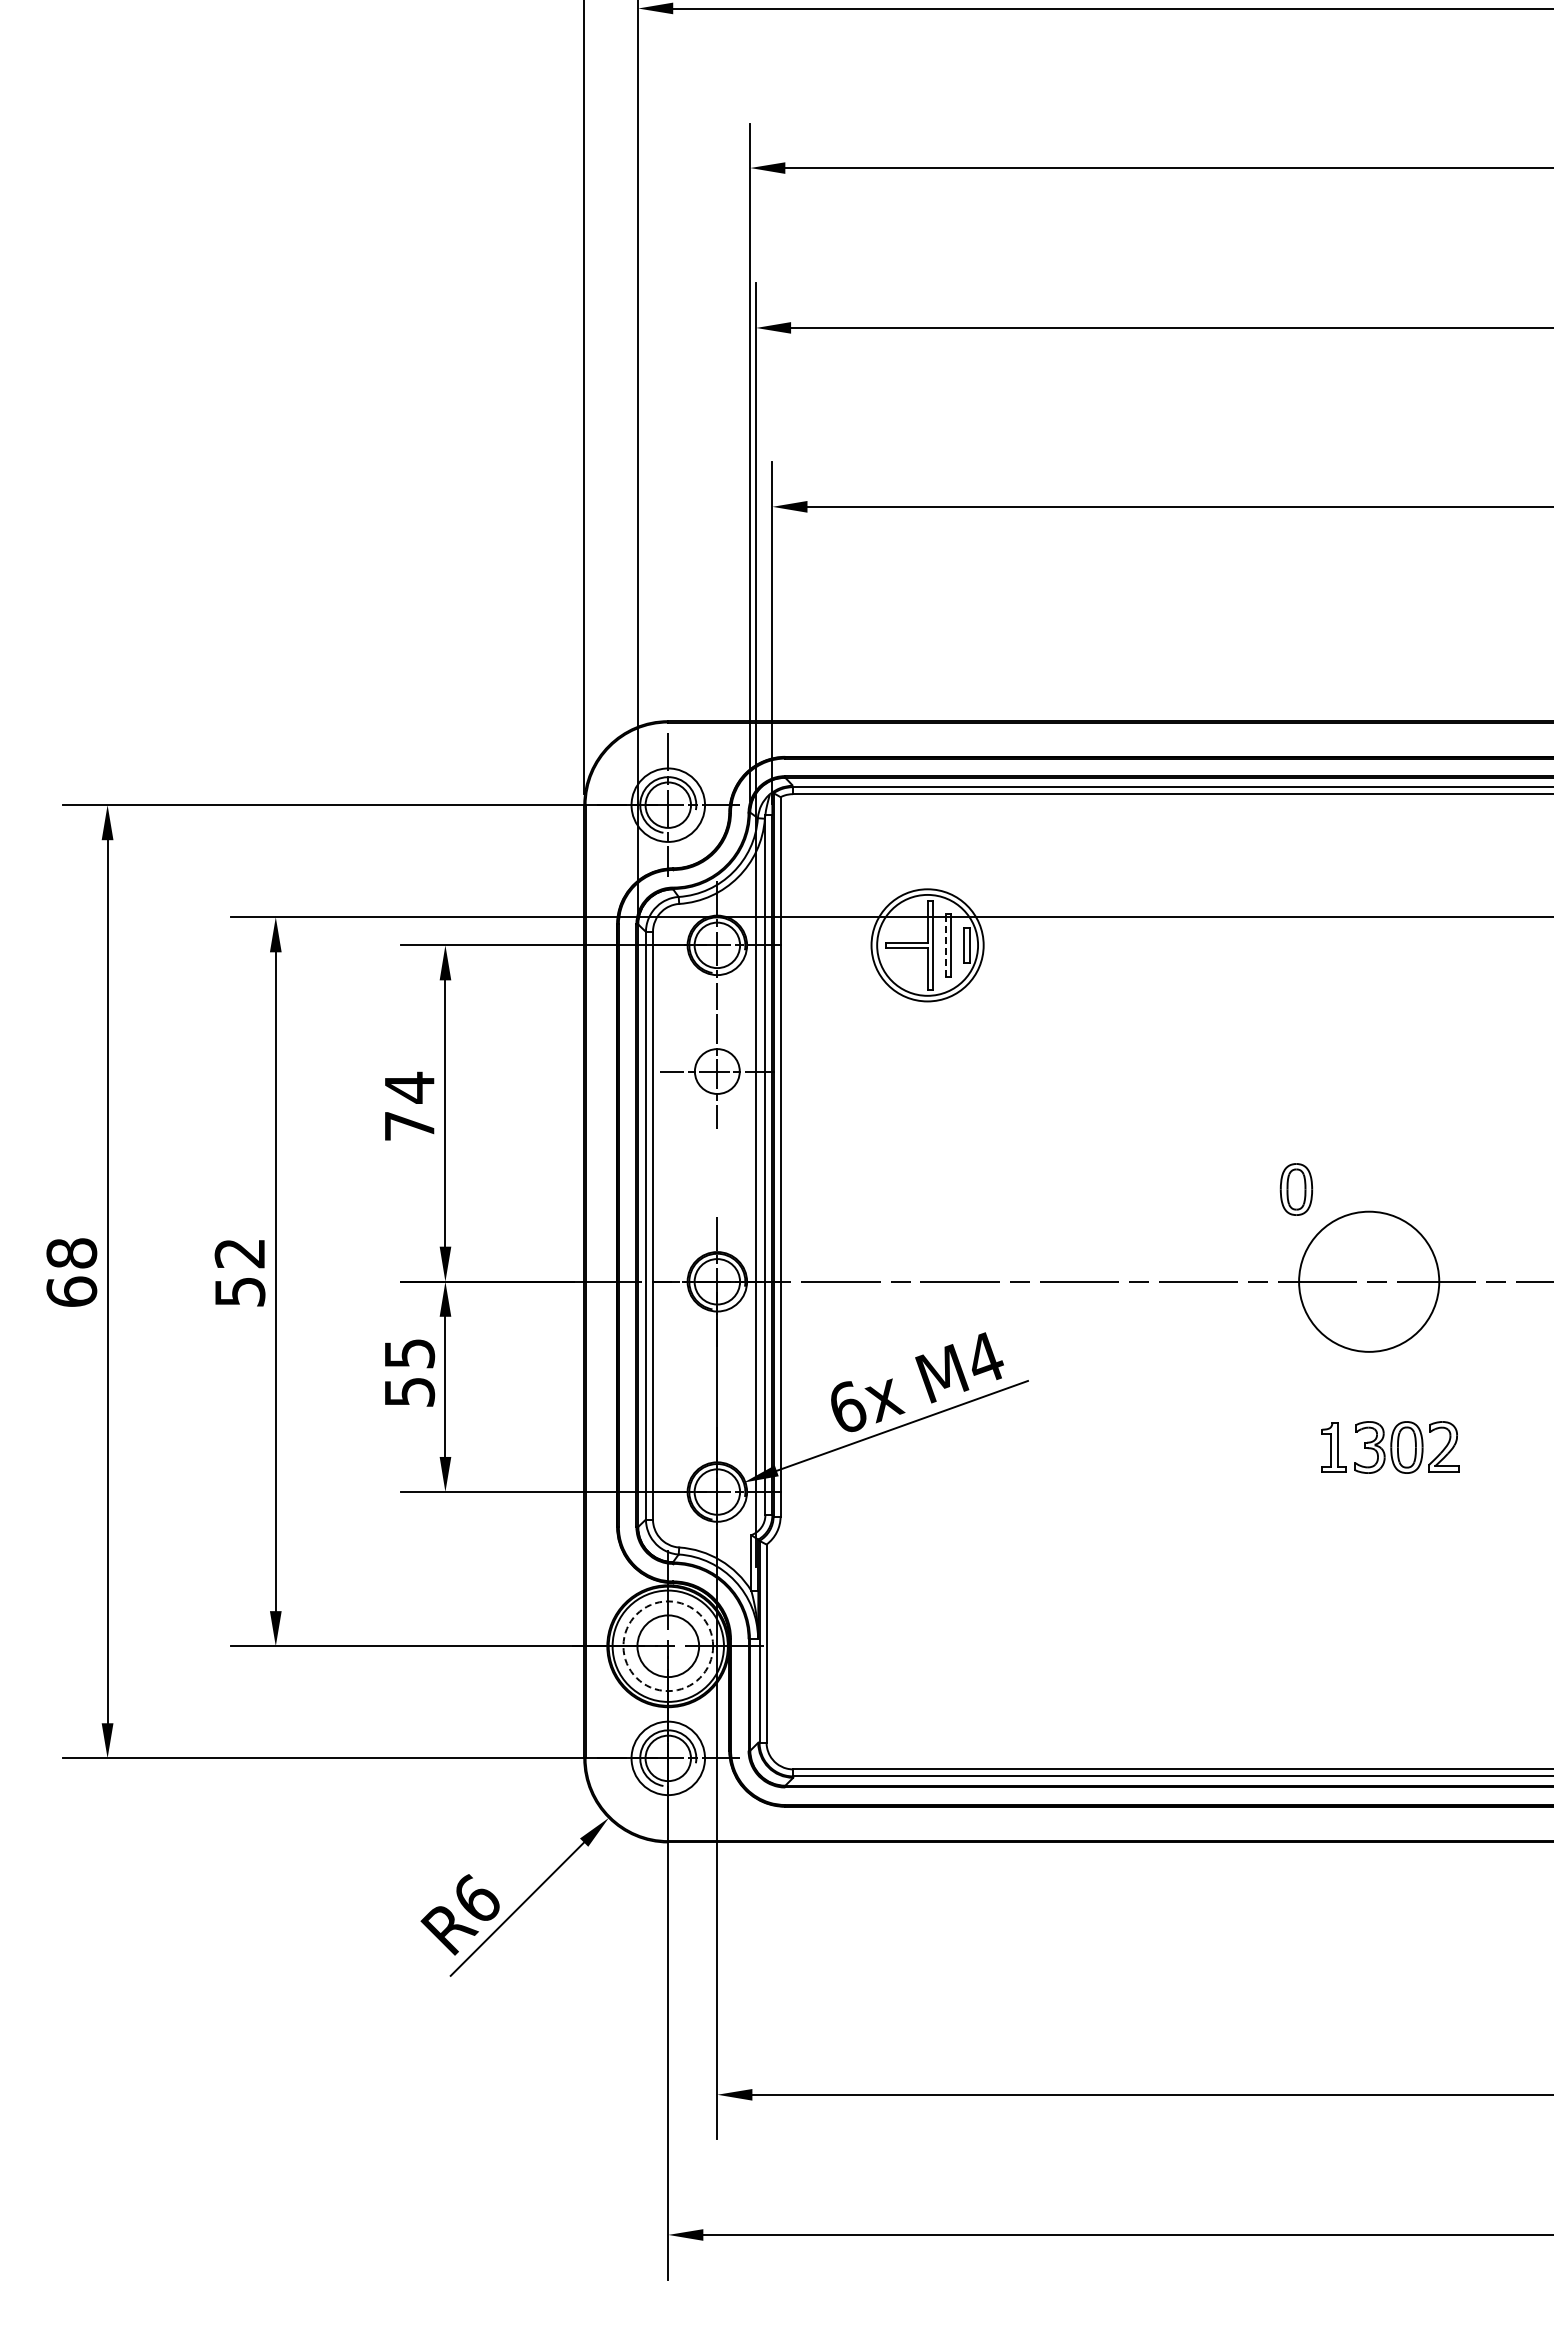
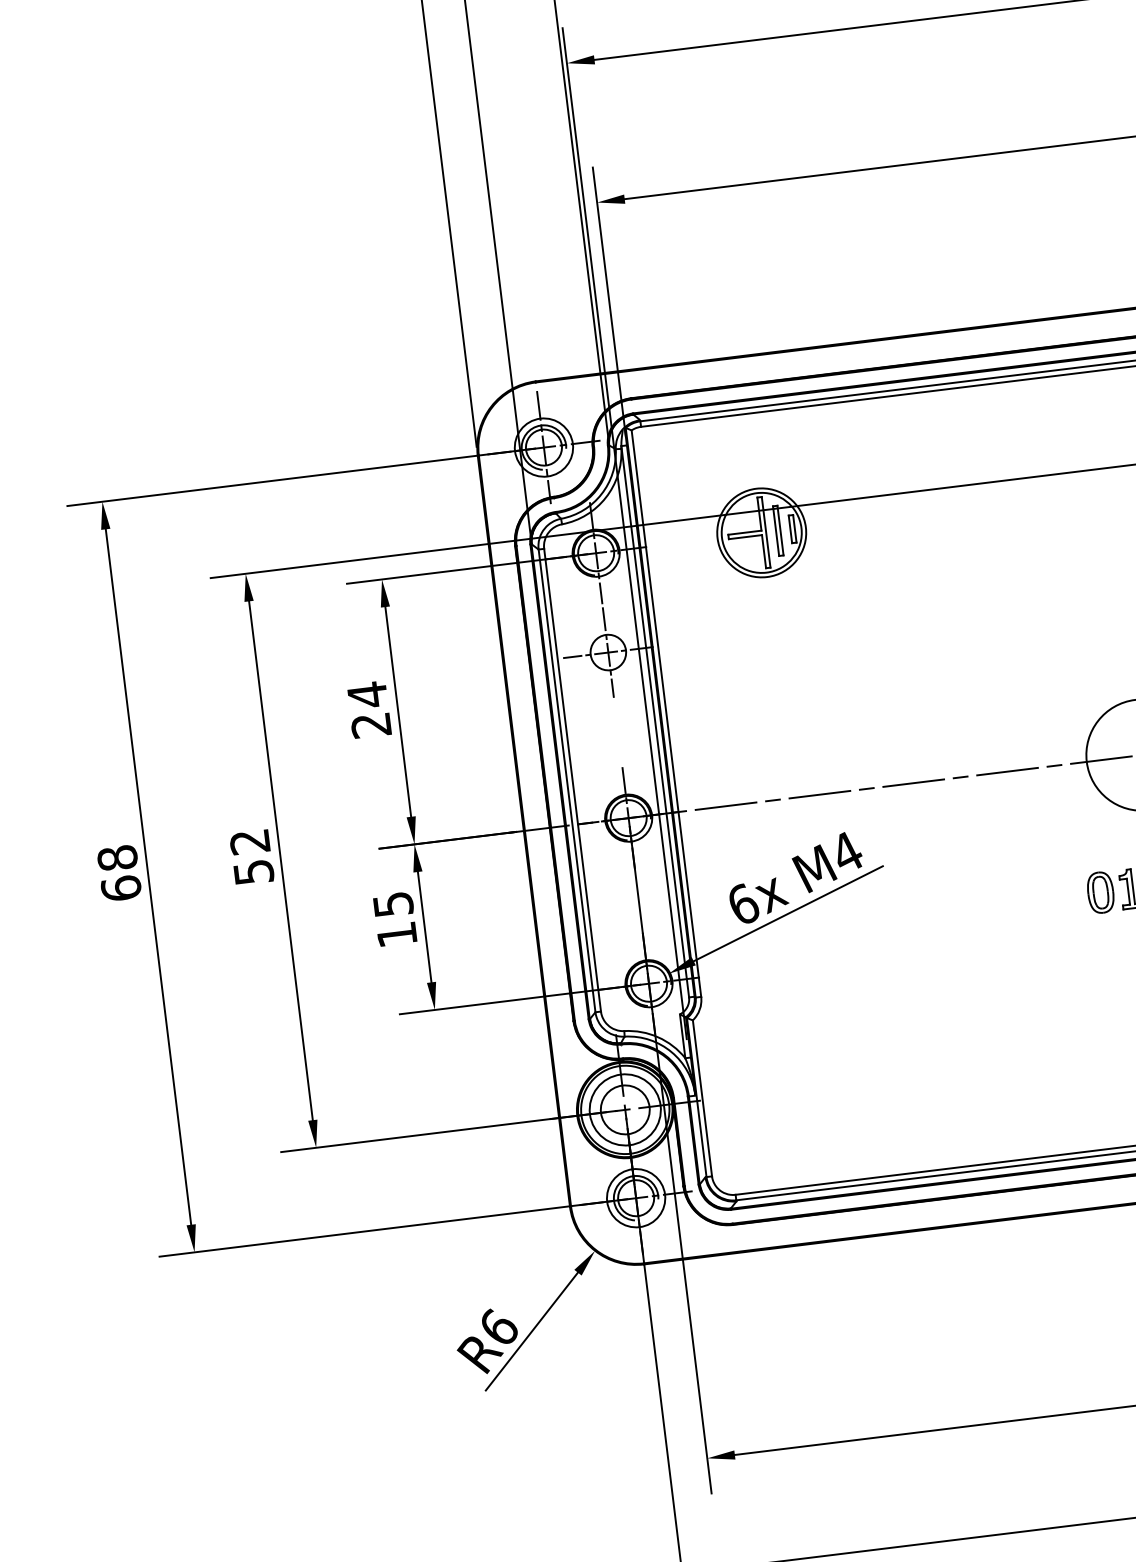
line: (945, 945) -> (775, 531), dashed -> solid
text: (409, 1126) -> (371, 725), 74 -> 24
part: (1296, 1189) -> (1100, 892), moved
text: (410, 1392) -> (397, 935), 55 -> 15
circle: (668, 1646) -> (625, 1110), dashed -> solid

